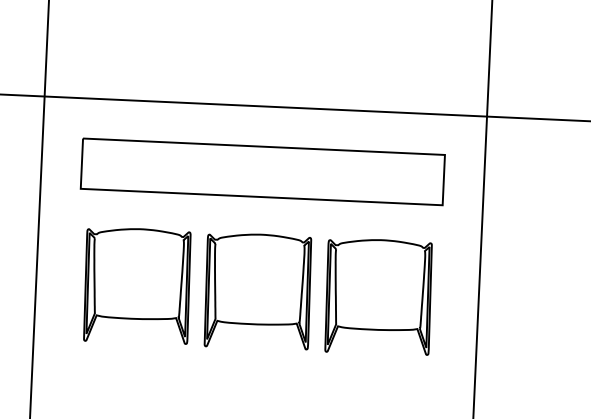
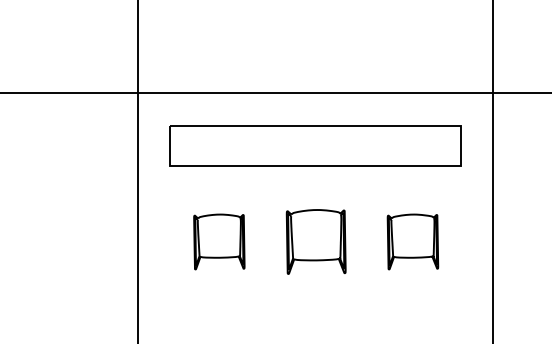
part: (137, 285) -> (219, 241), size x0.6
part: (258, 291) -> (316, 241), size x0.7
part: (378, 296) -> (412, 241), size x0.6

